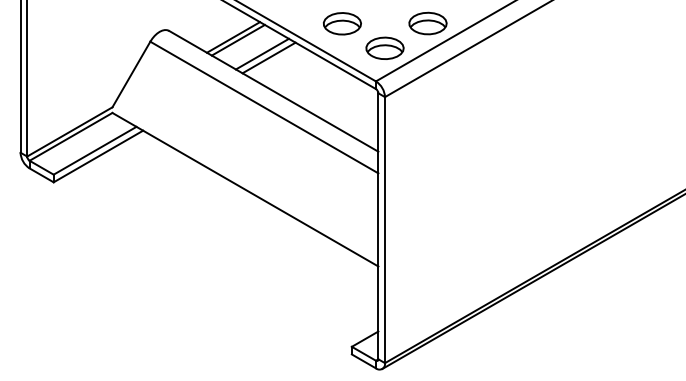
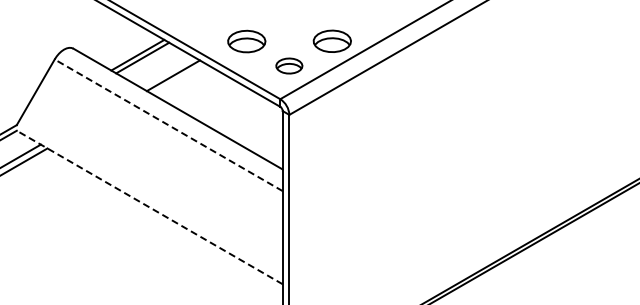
part: (384, 47) -> (288, 65), size x0.7
line: (261, 53) -> (165, 71), removed
line: (264, 107) -> (168, 125), solid -> dashed
line: (245, 189) -> (149, 207), solid -> dashed

